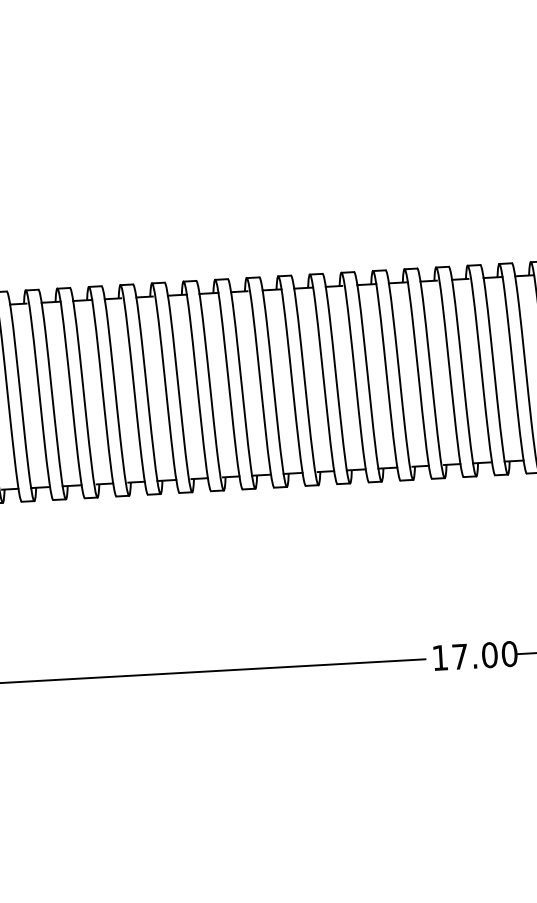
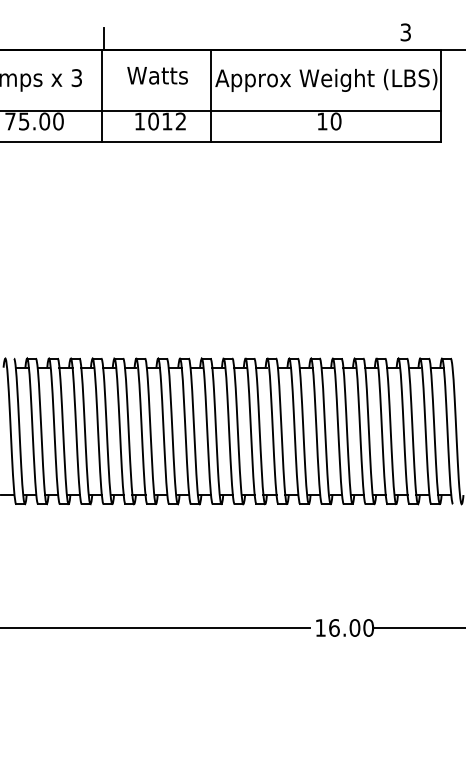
text: (460, 656) -> (334, 627), 17.00 -> 16.00

